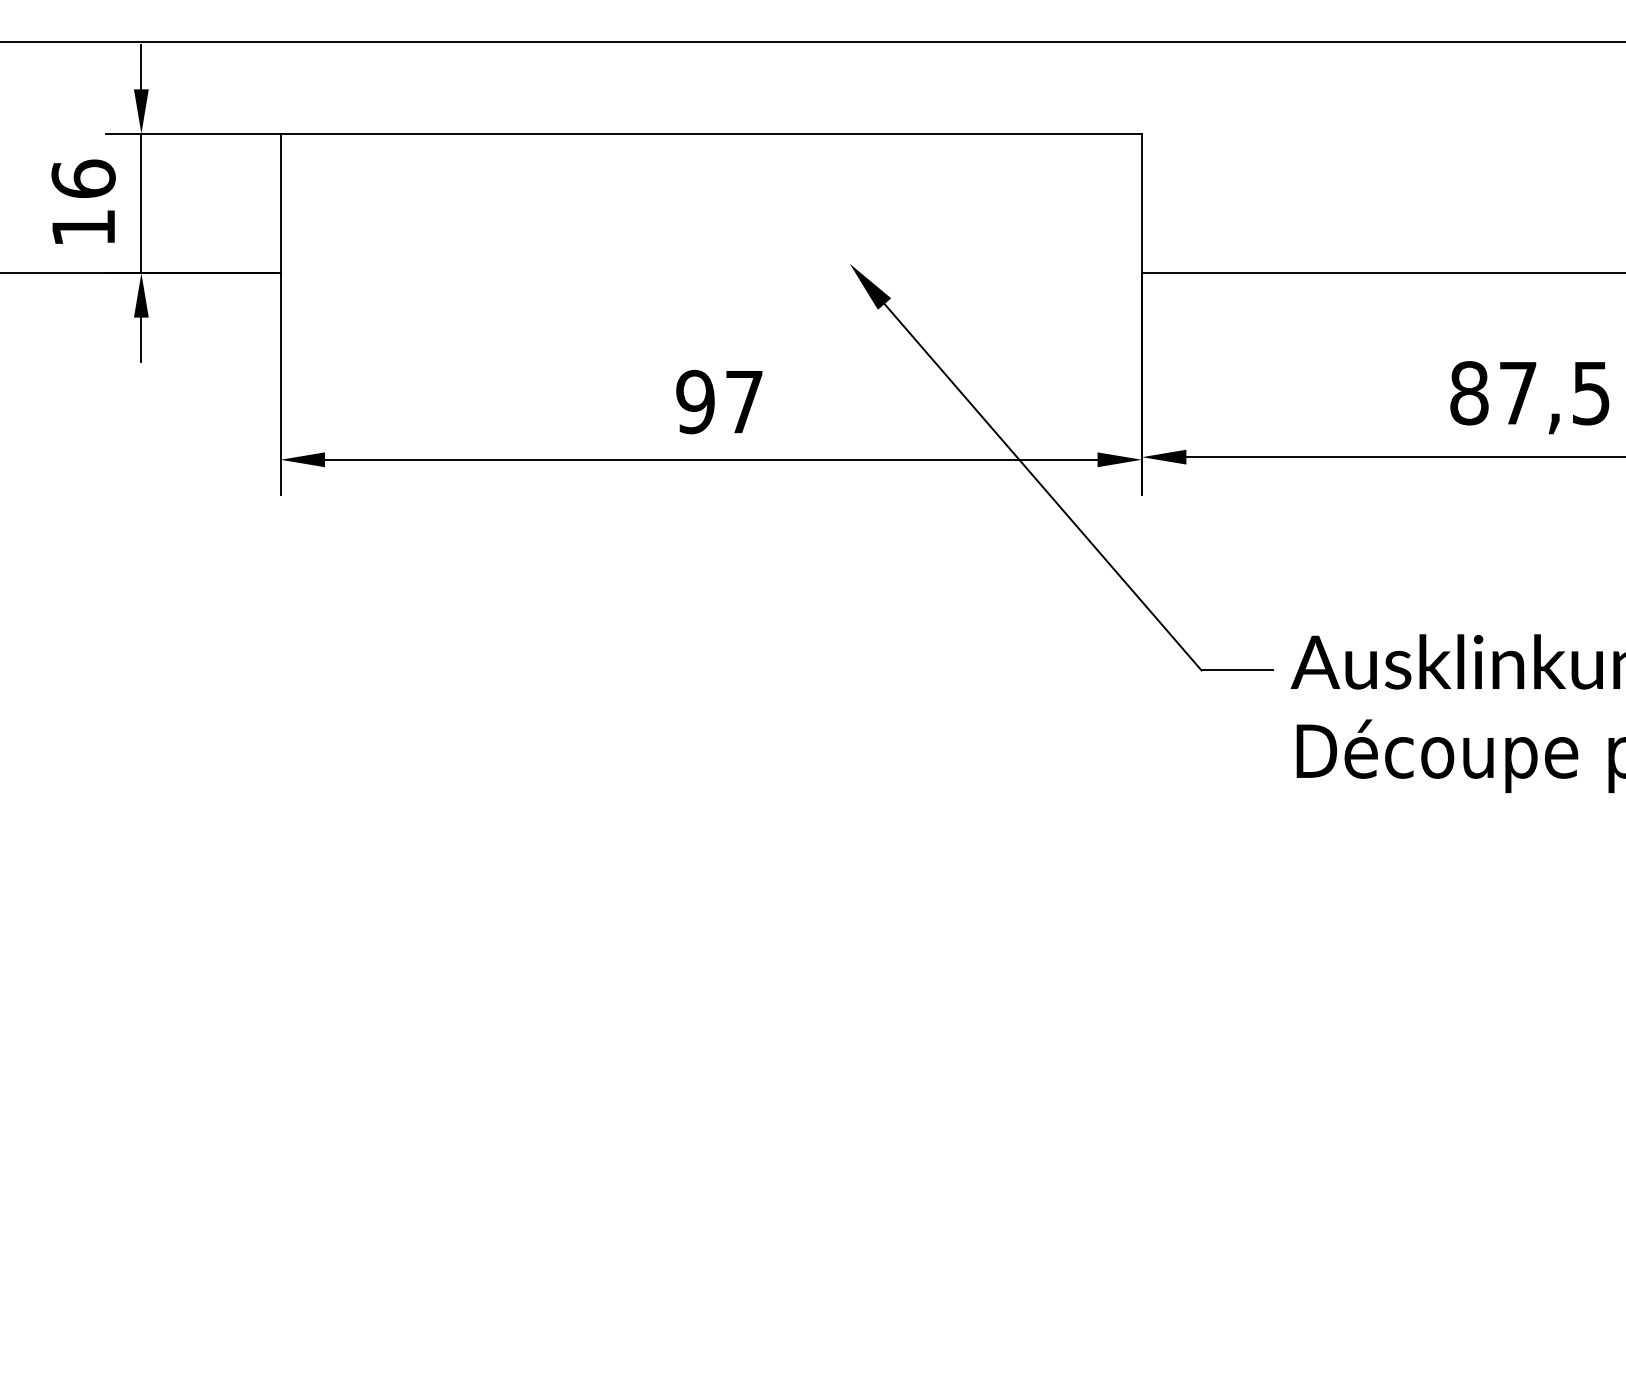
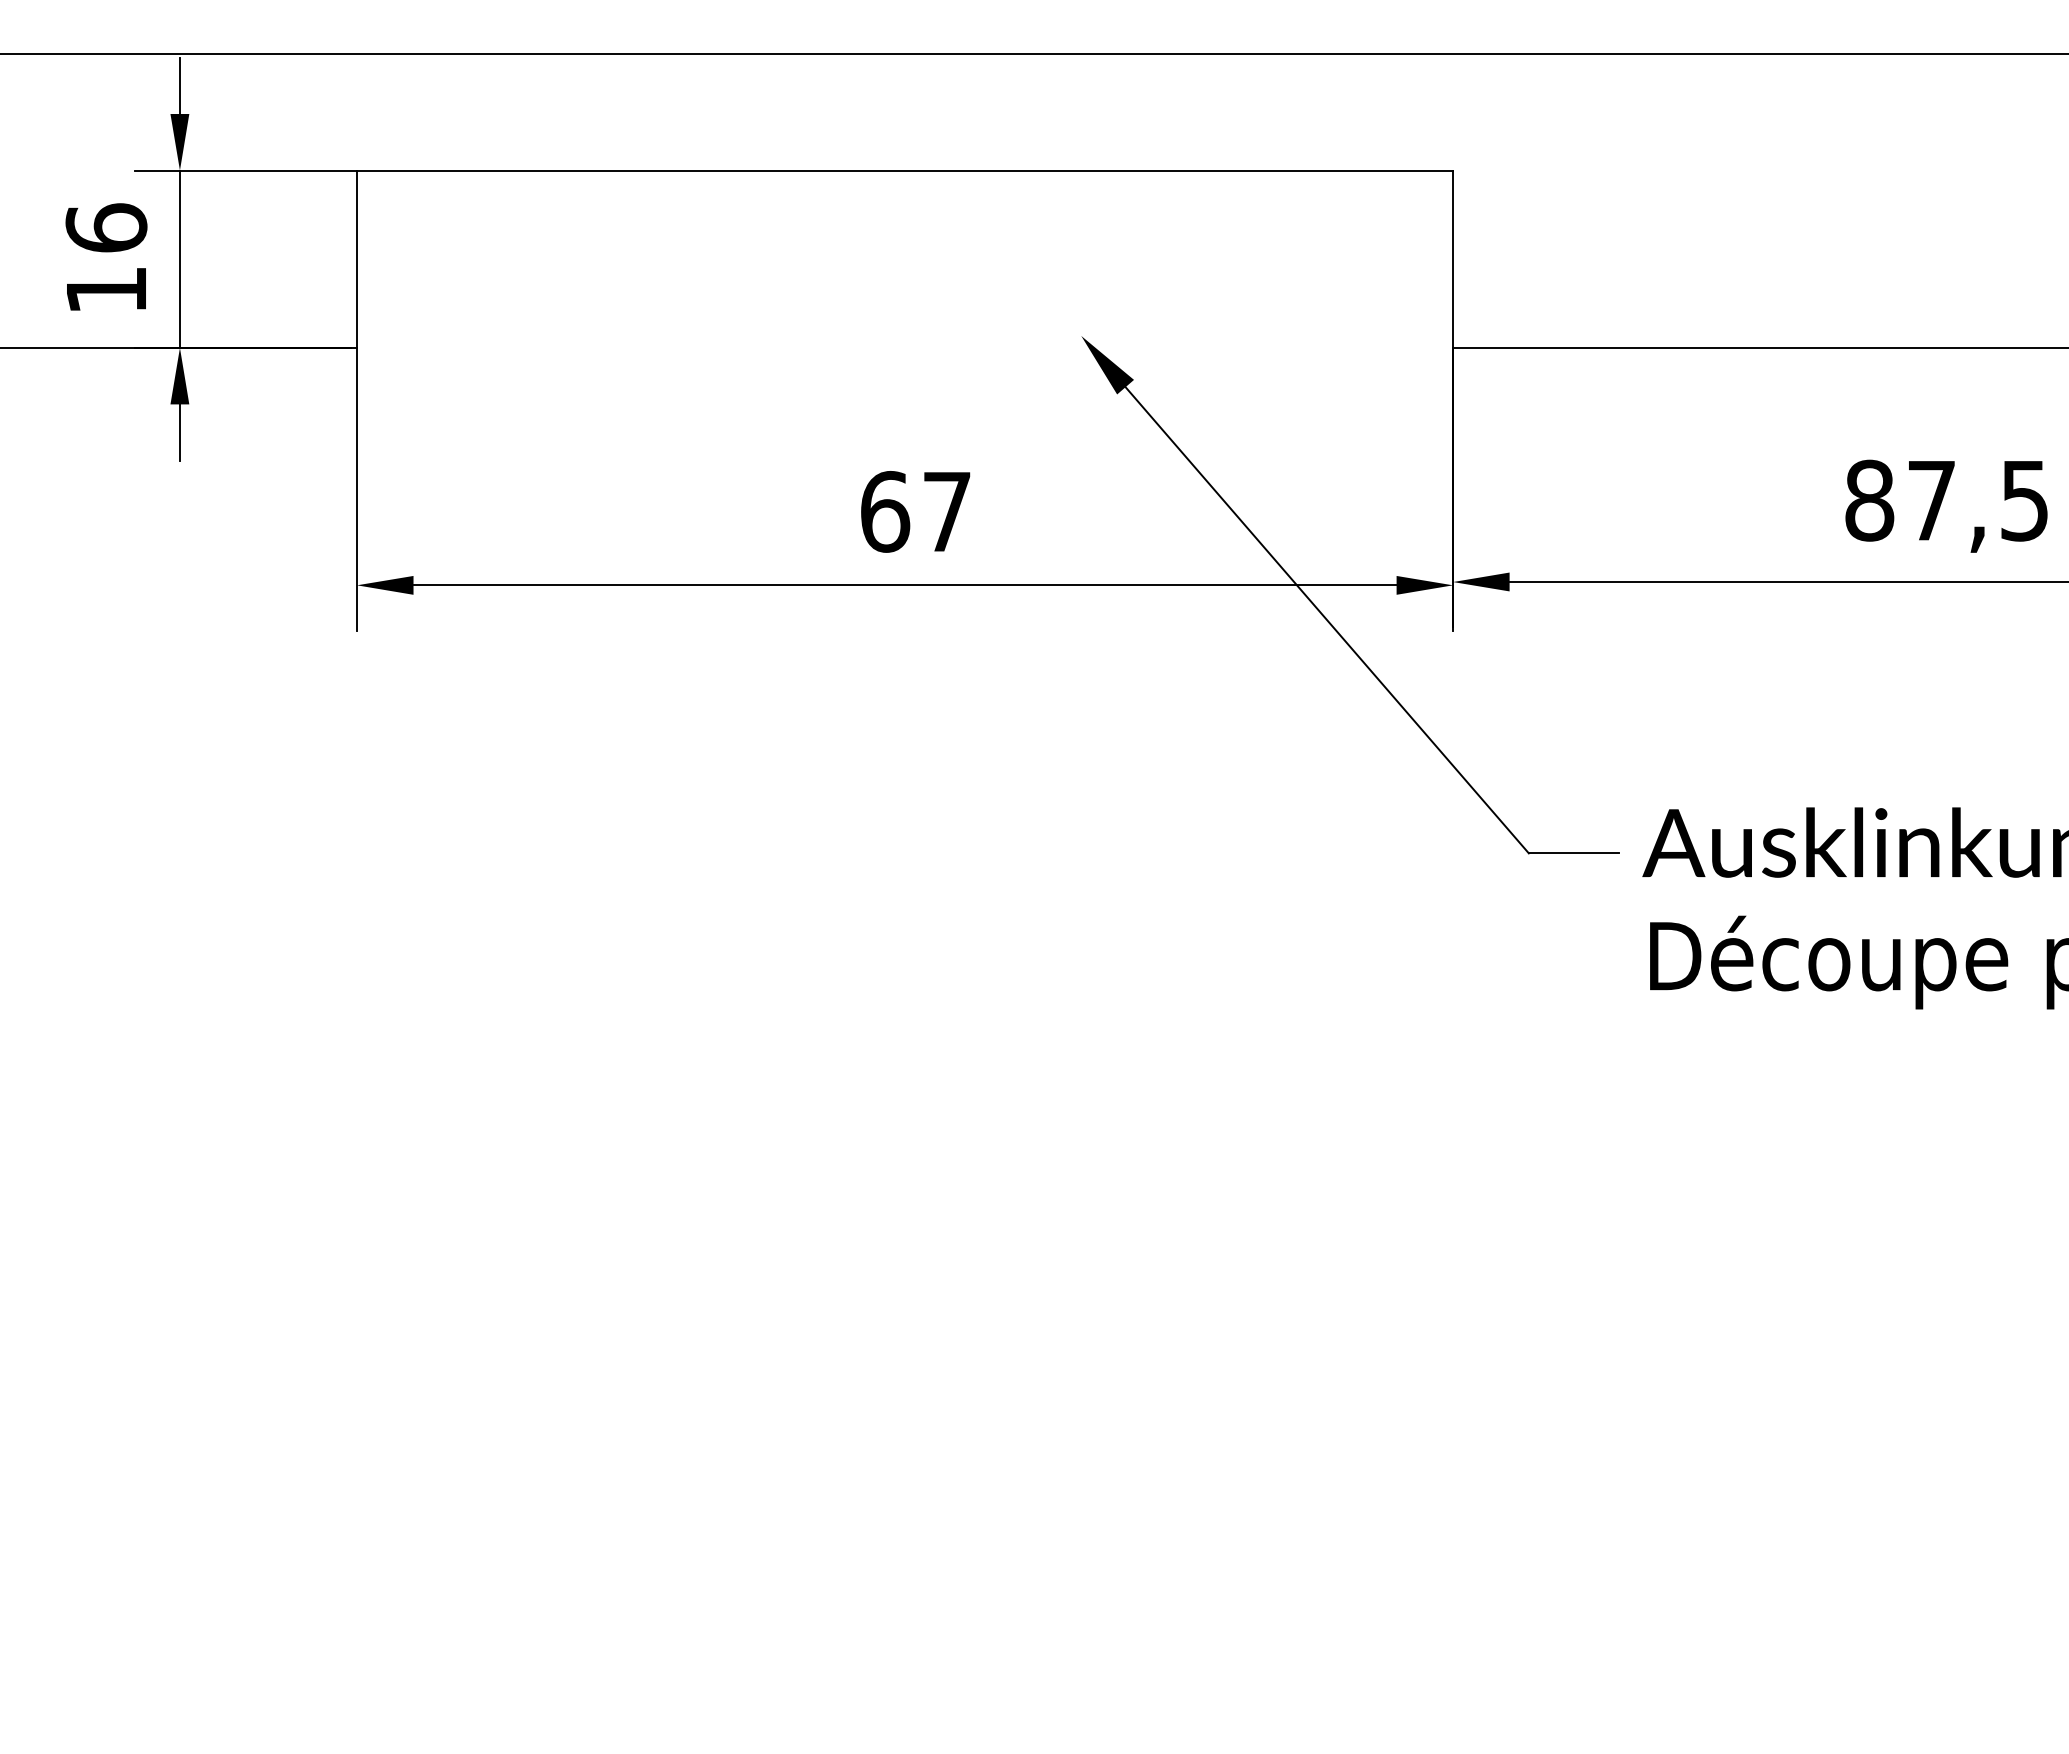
text: (695, 401) -> (885, 511), 97 -> 67

